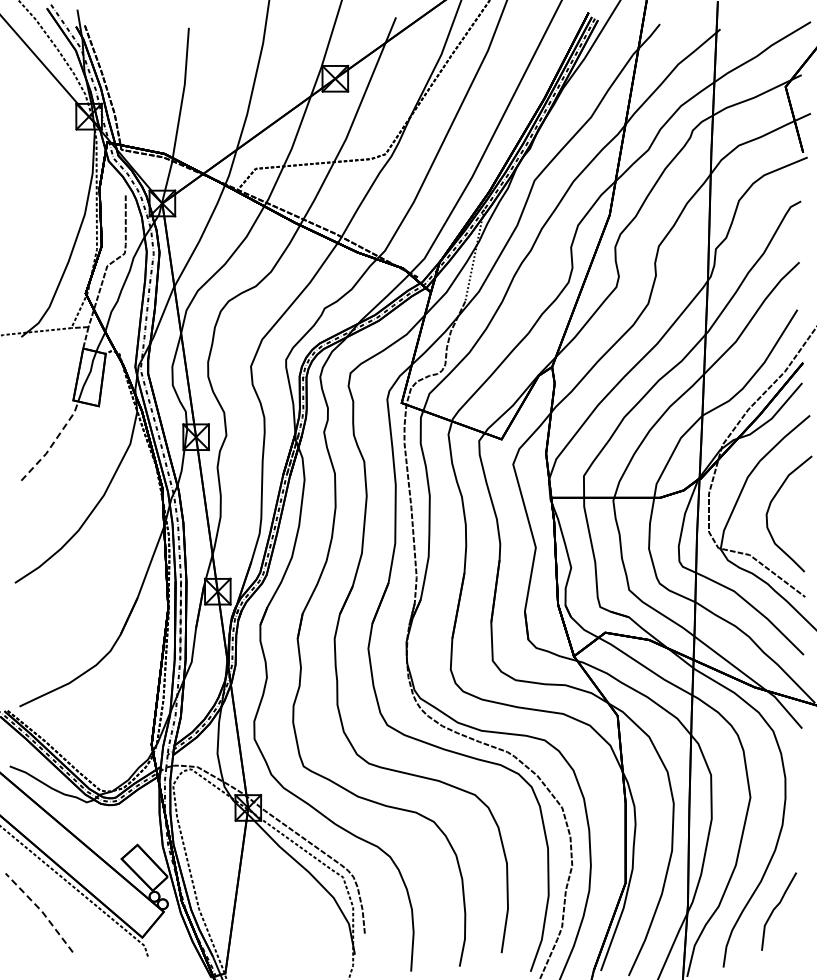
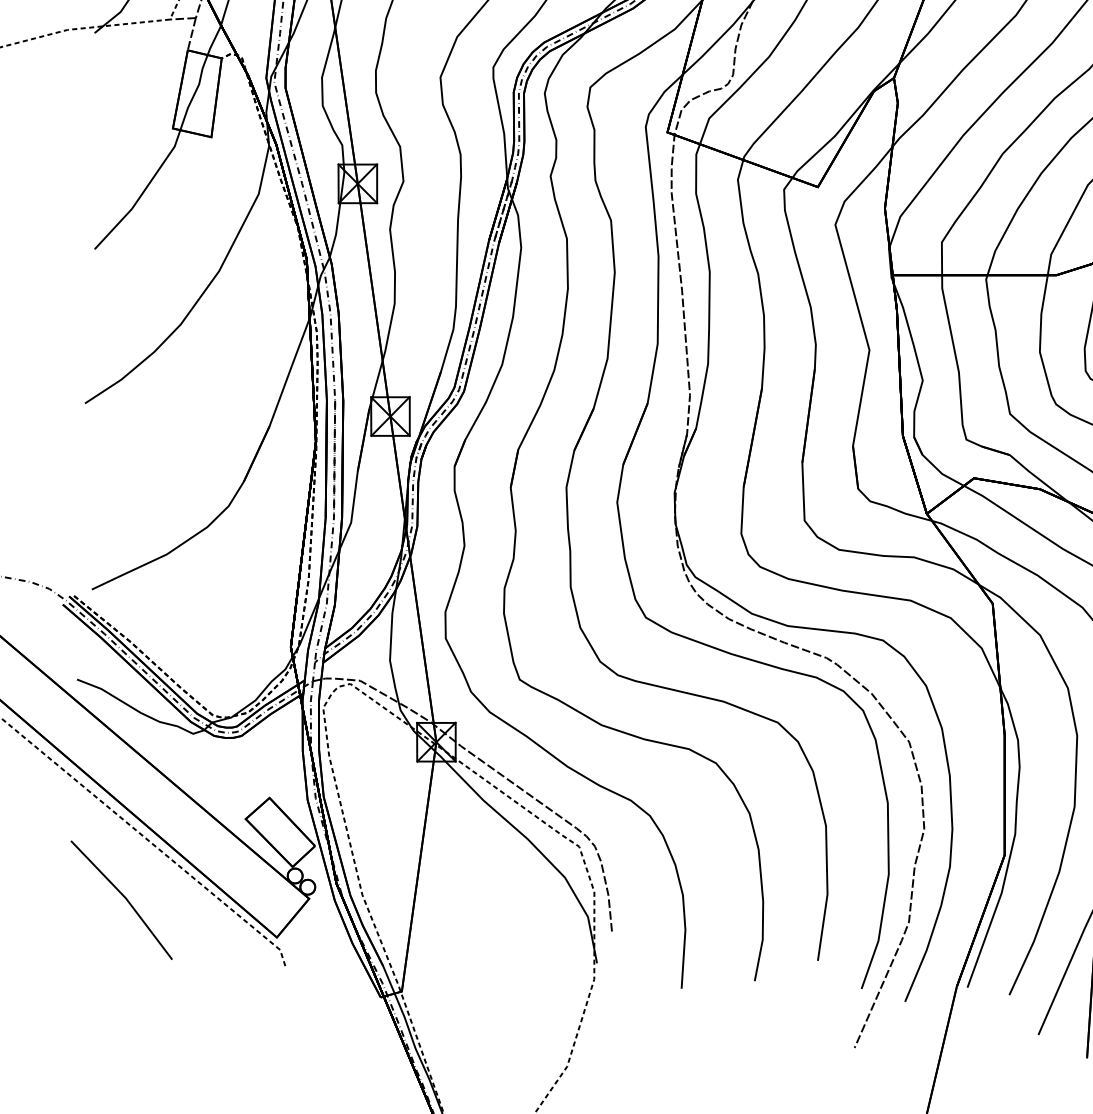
line: (53, 443) -> (143, 193), dashed -> solid
line: (42, 911) -> (126, 898), dashed -> solid

